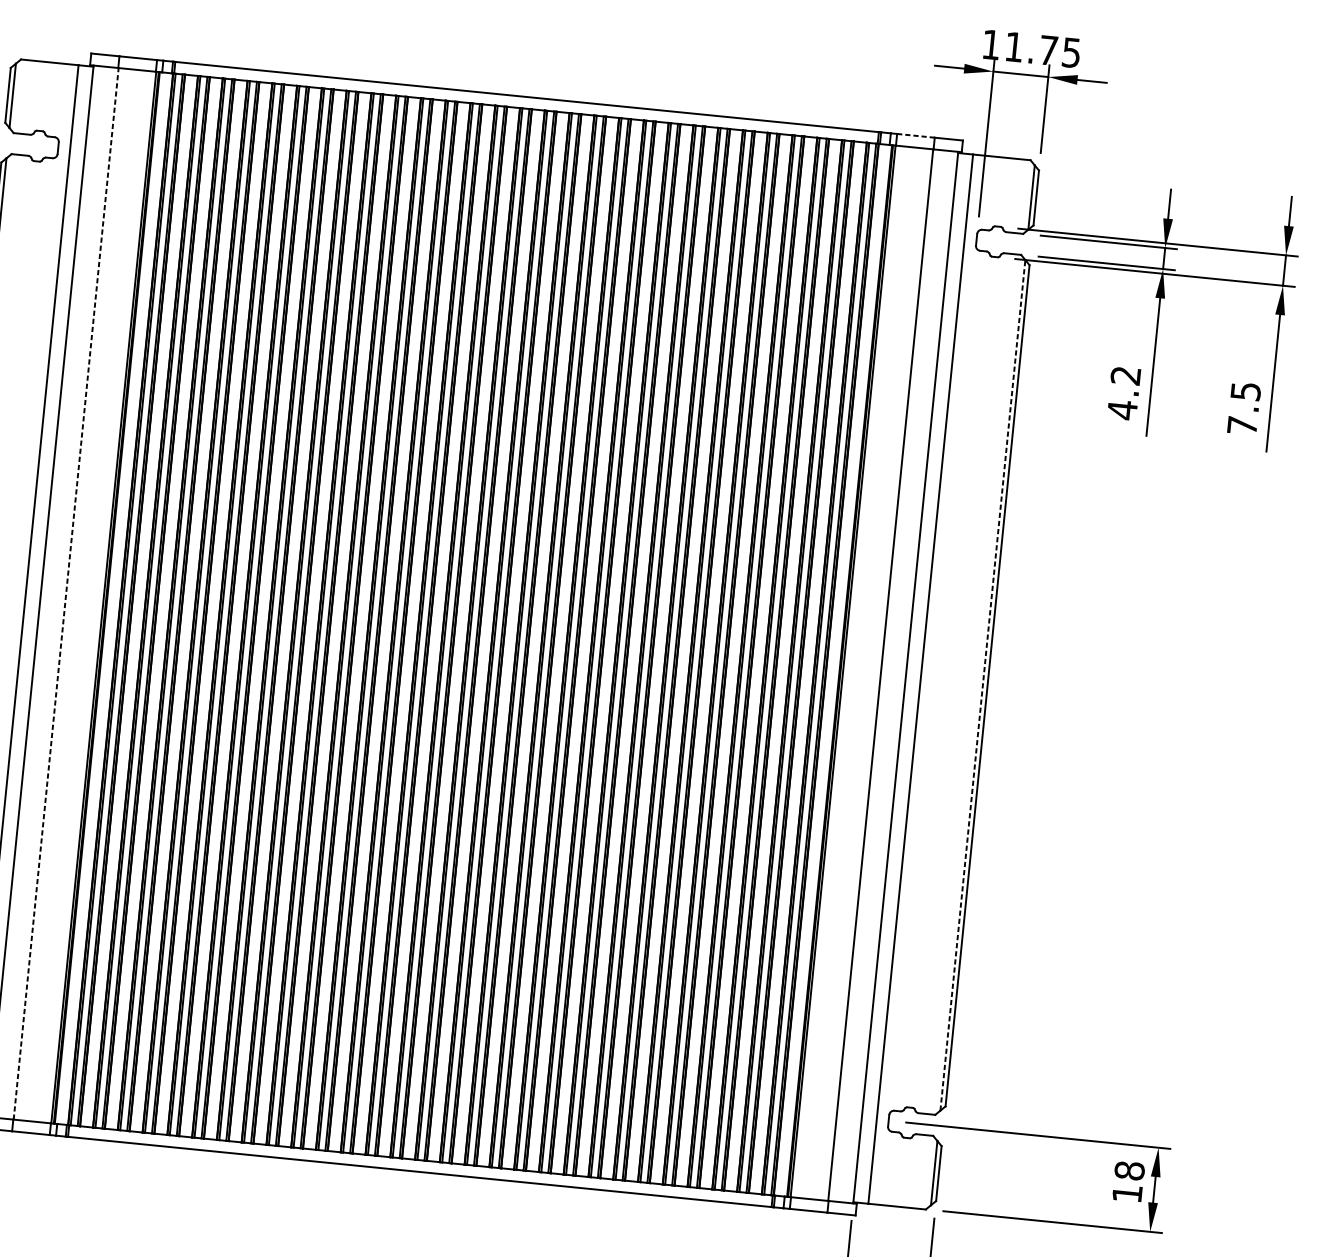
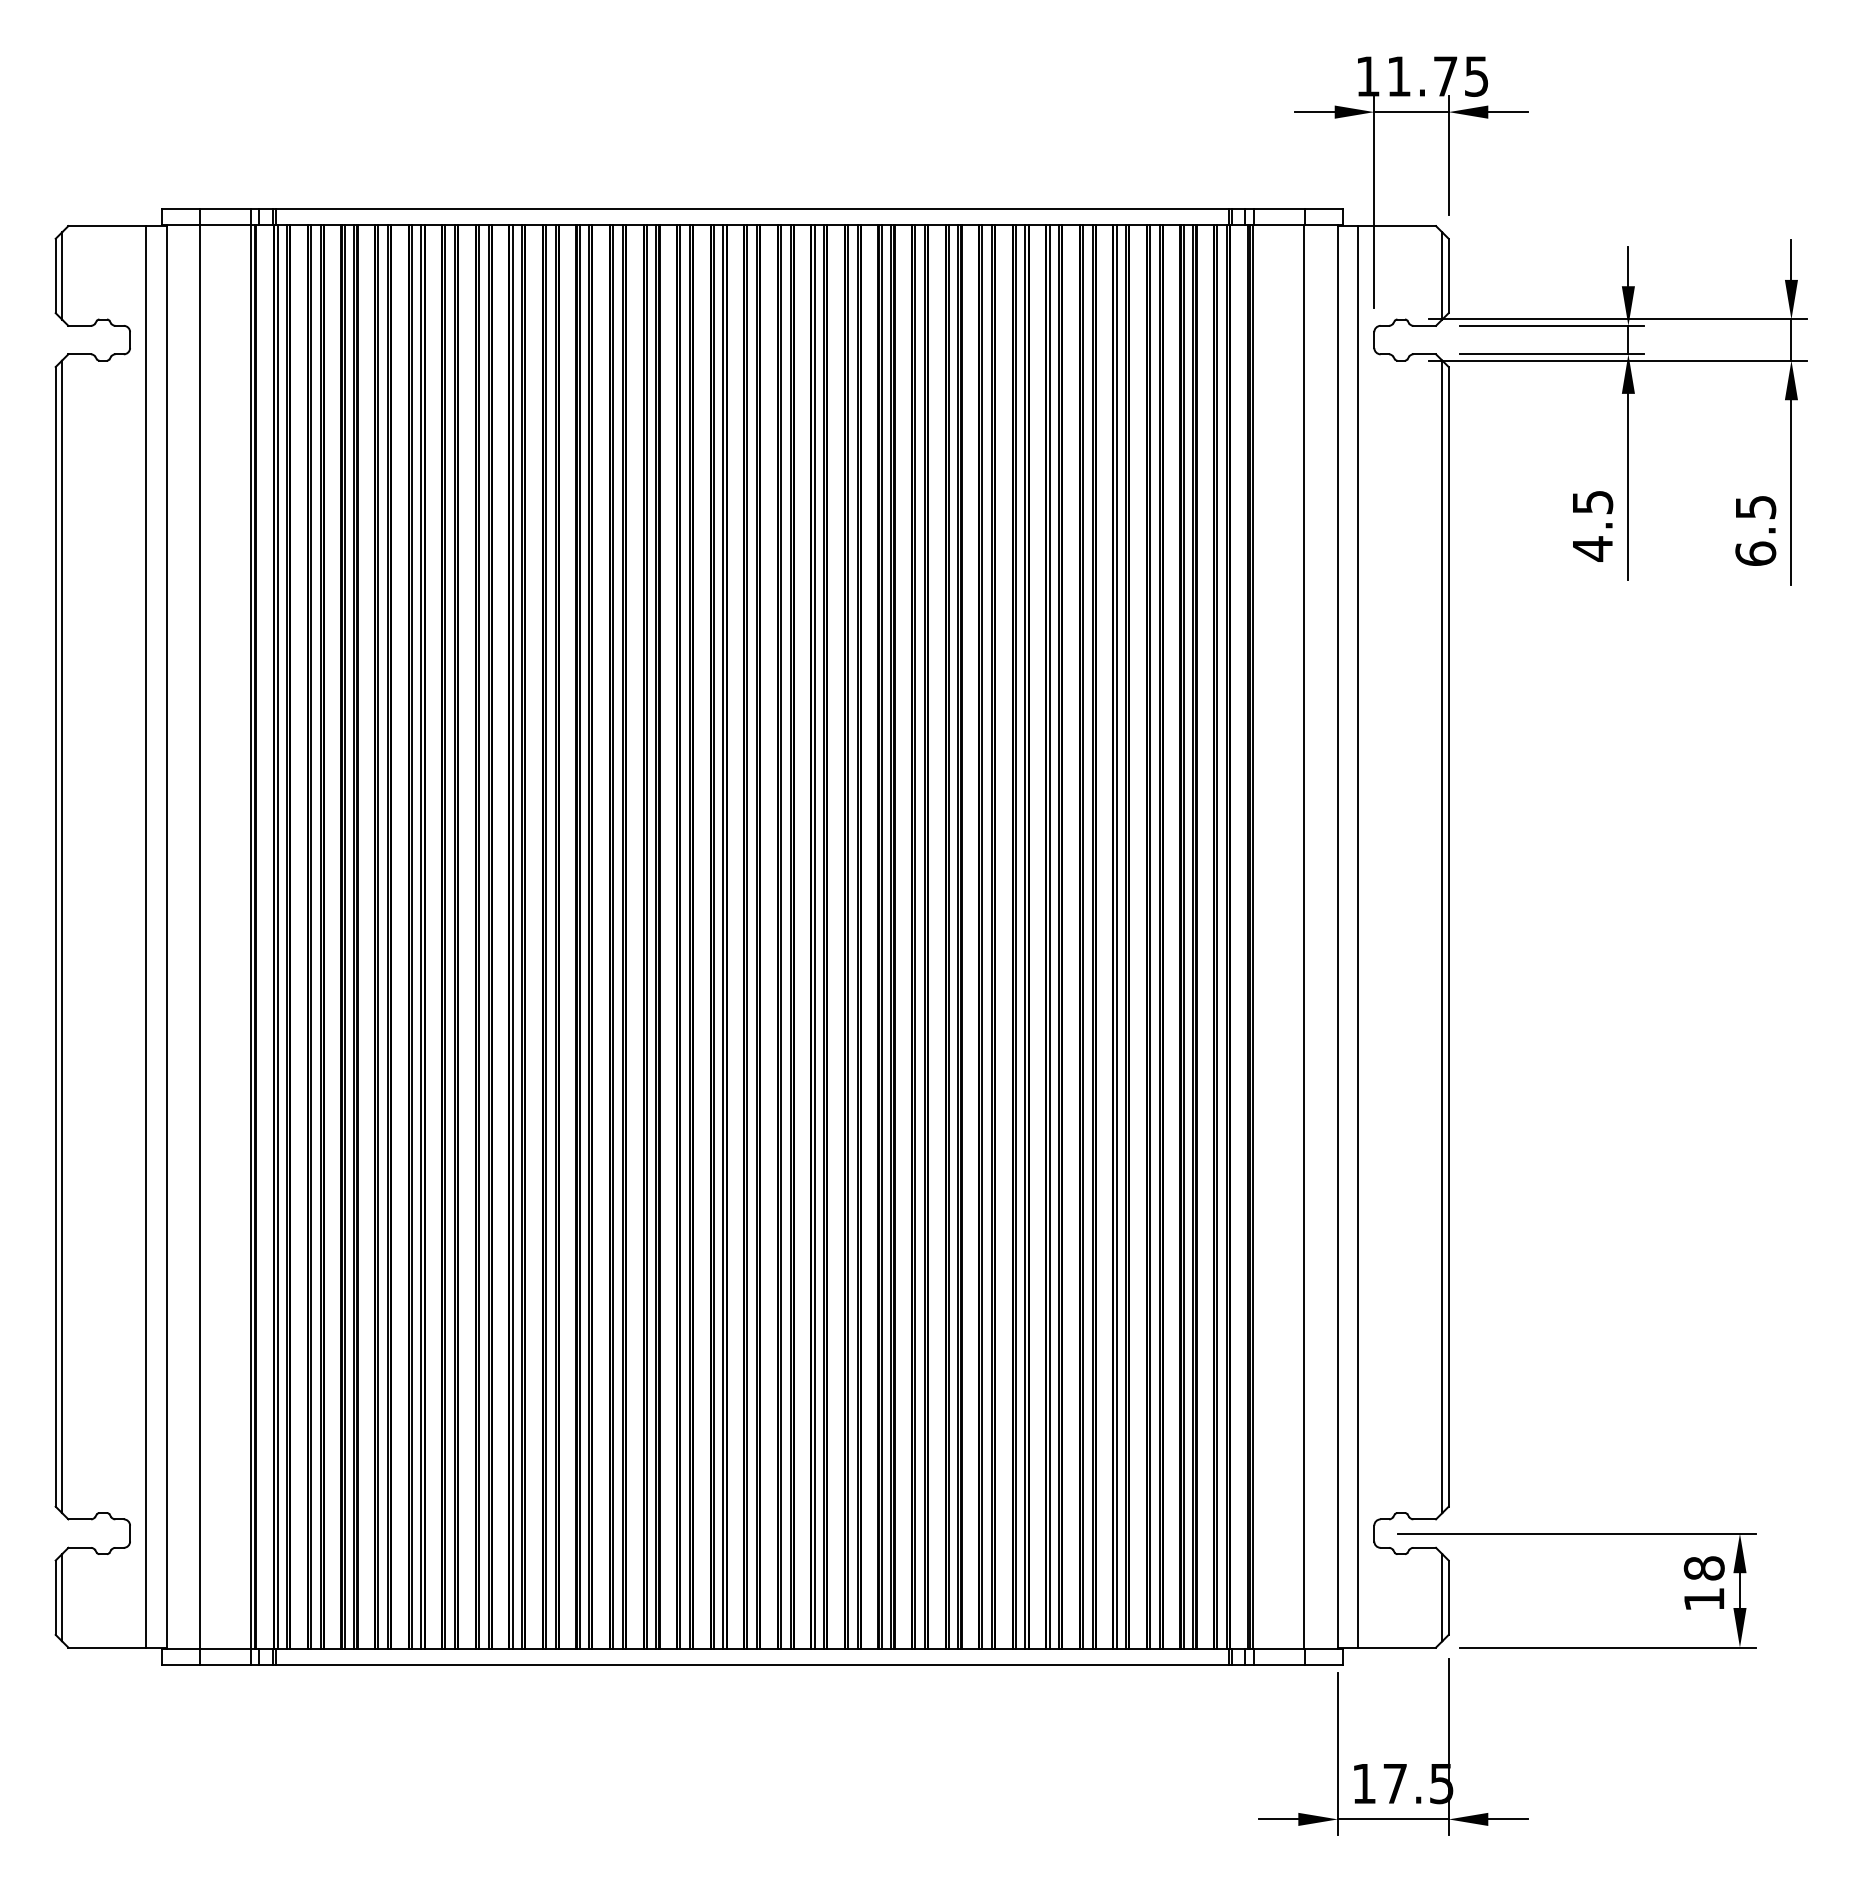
line: (916, 135) -> (1279, 208), dashed -> solid
text: (1125, 375) -> (1592, 502), 4.2 -> 4.5
text: (1242, 425) -> (1755, 553), 7.5 -> 6.5
line: (66, 593) -> (200, 936), dashed -> solid
line: (983, 685) -> (1442, 936), dashed -> solid

